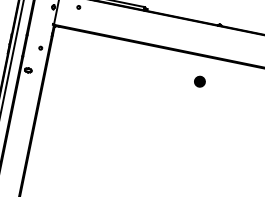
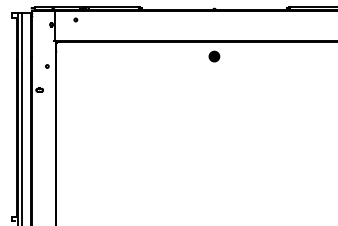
part: (200, 81) -> (214, 56), moved

